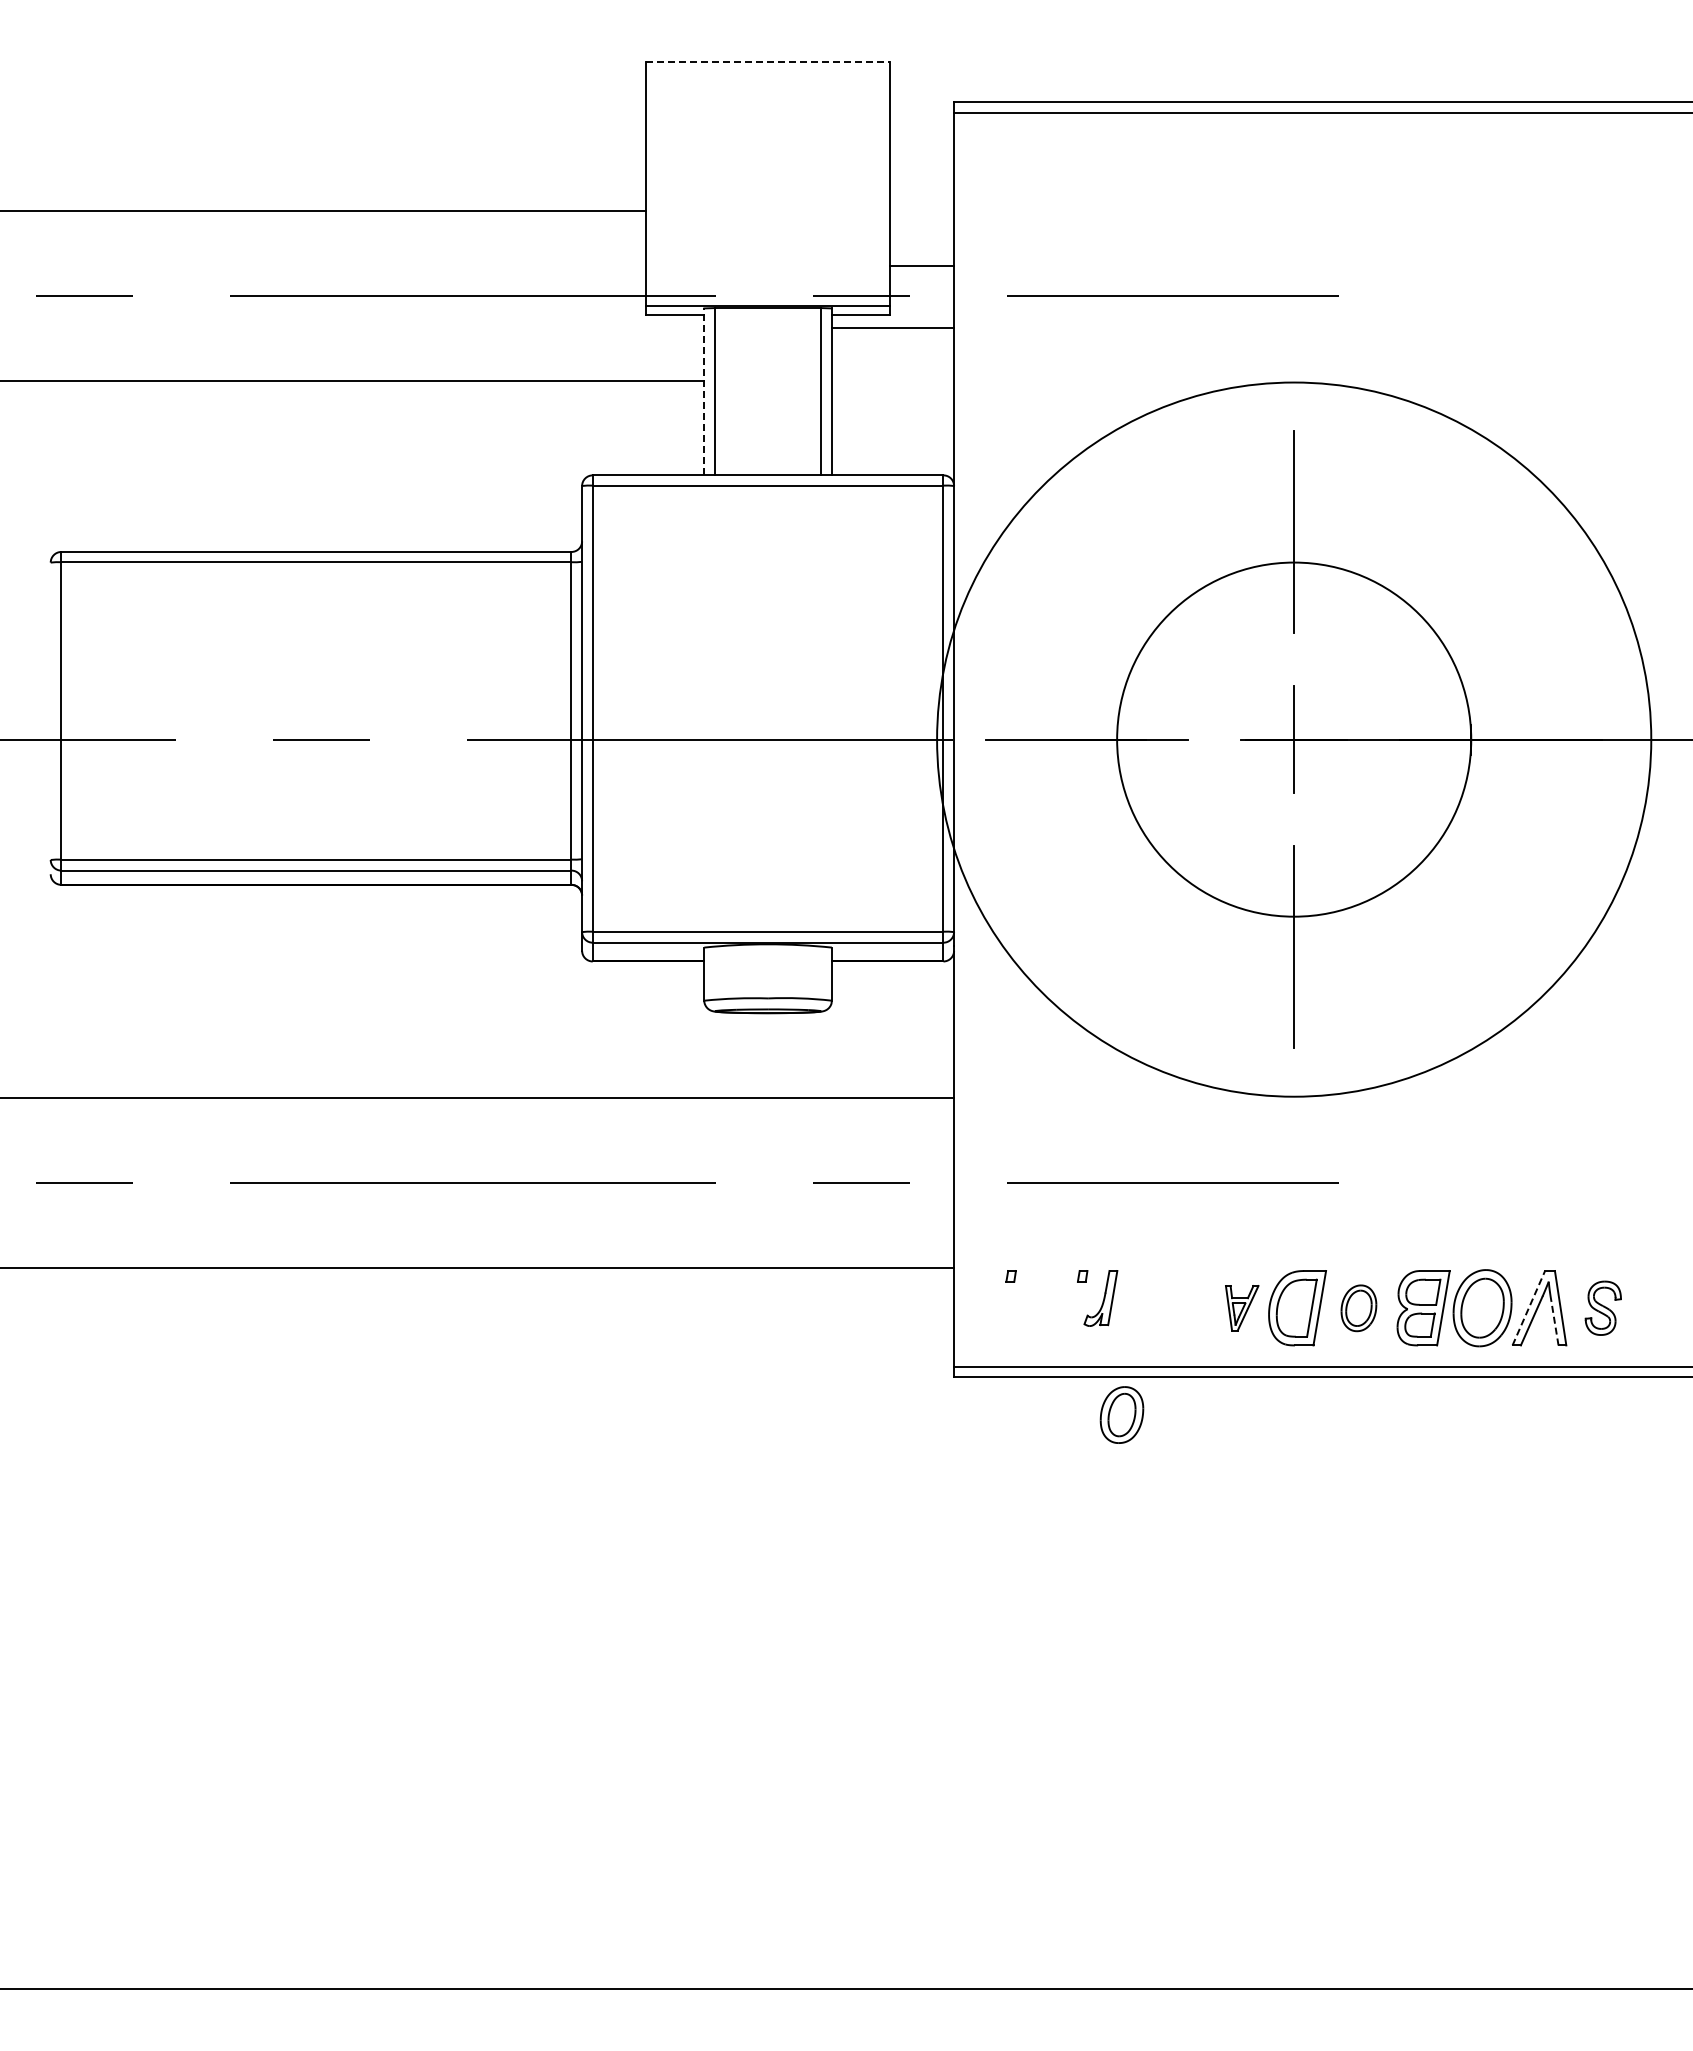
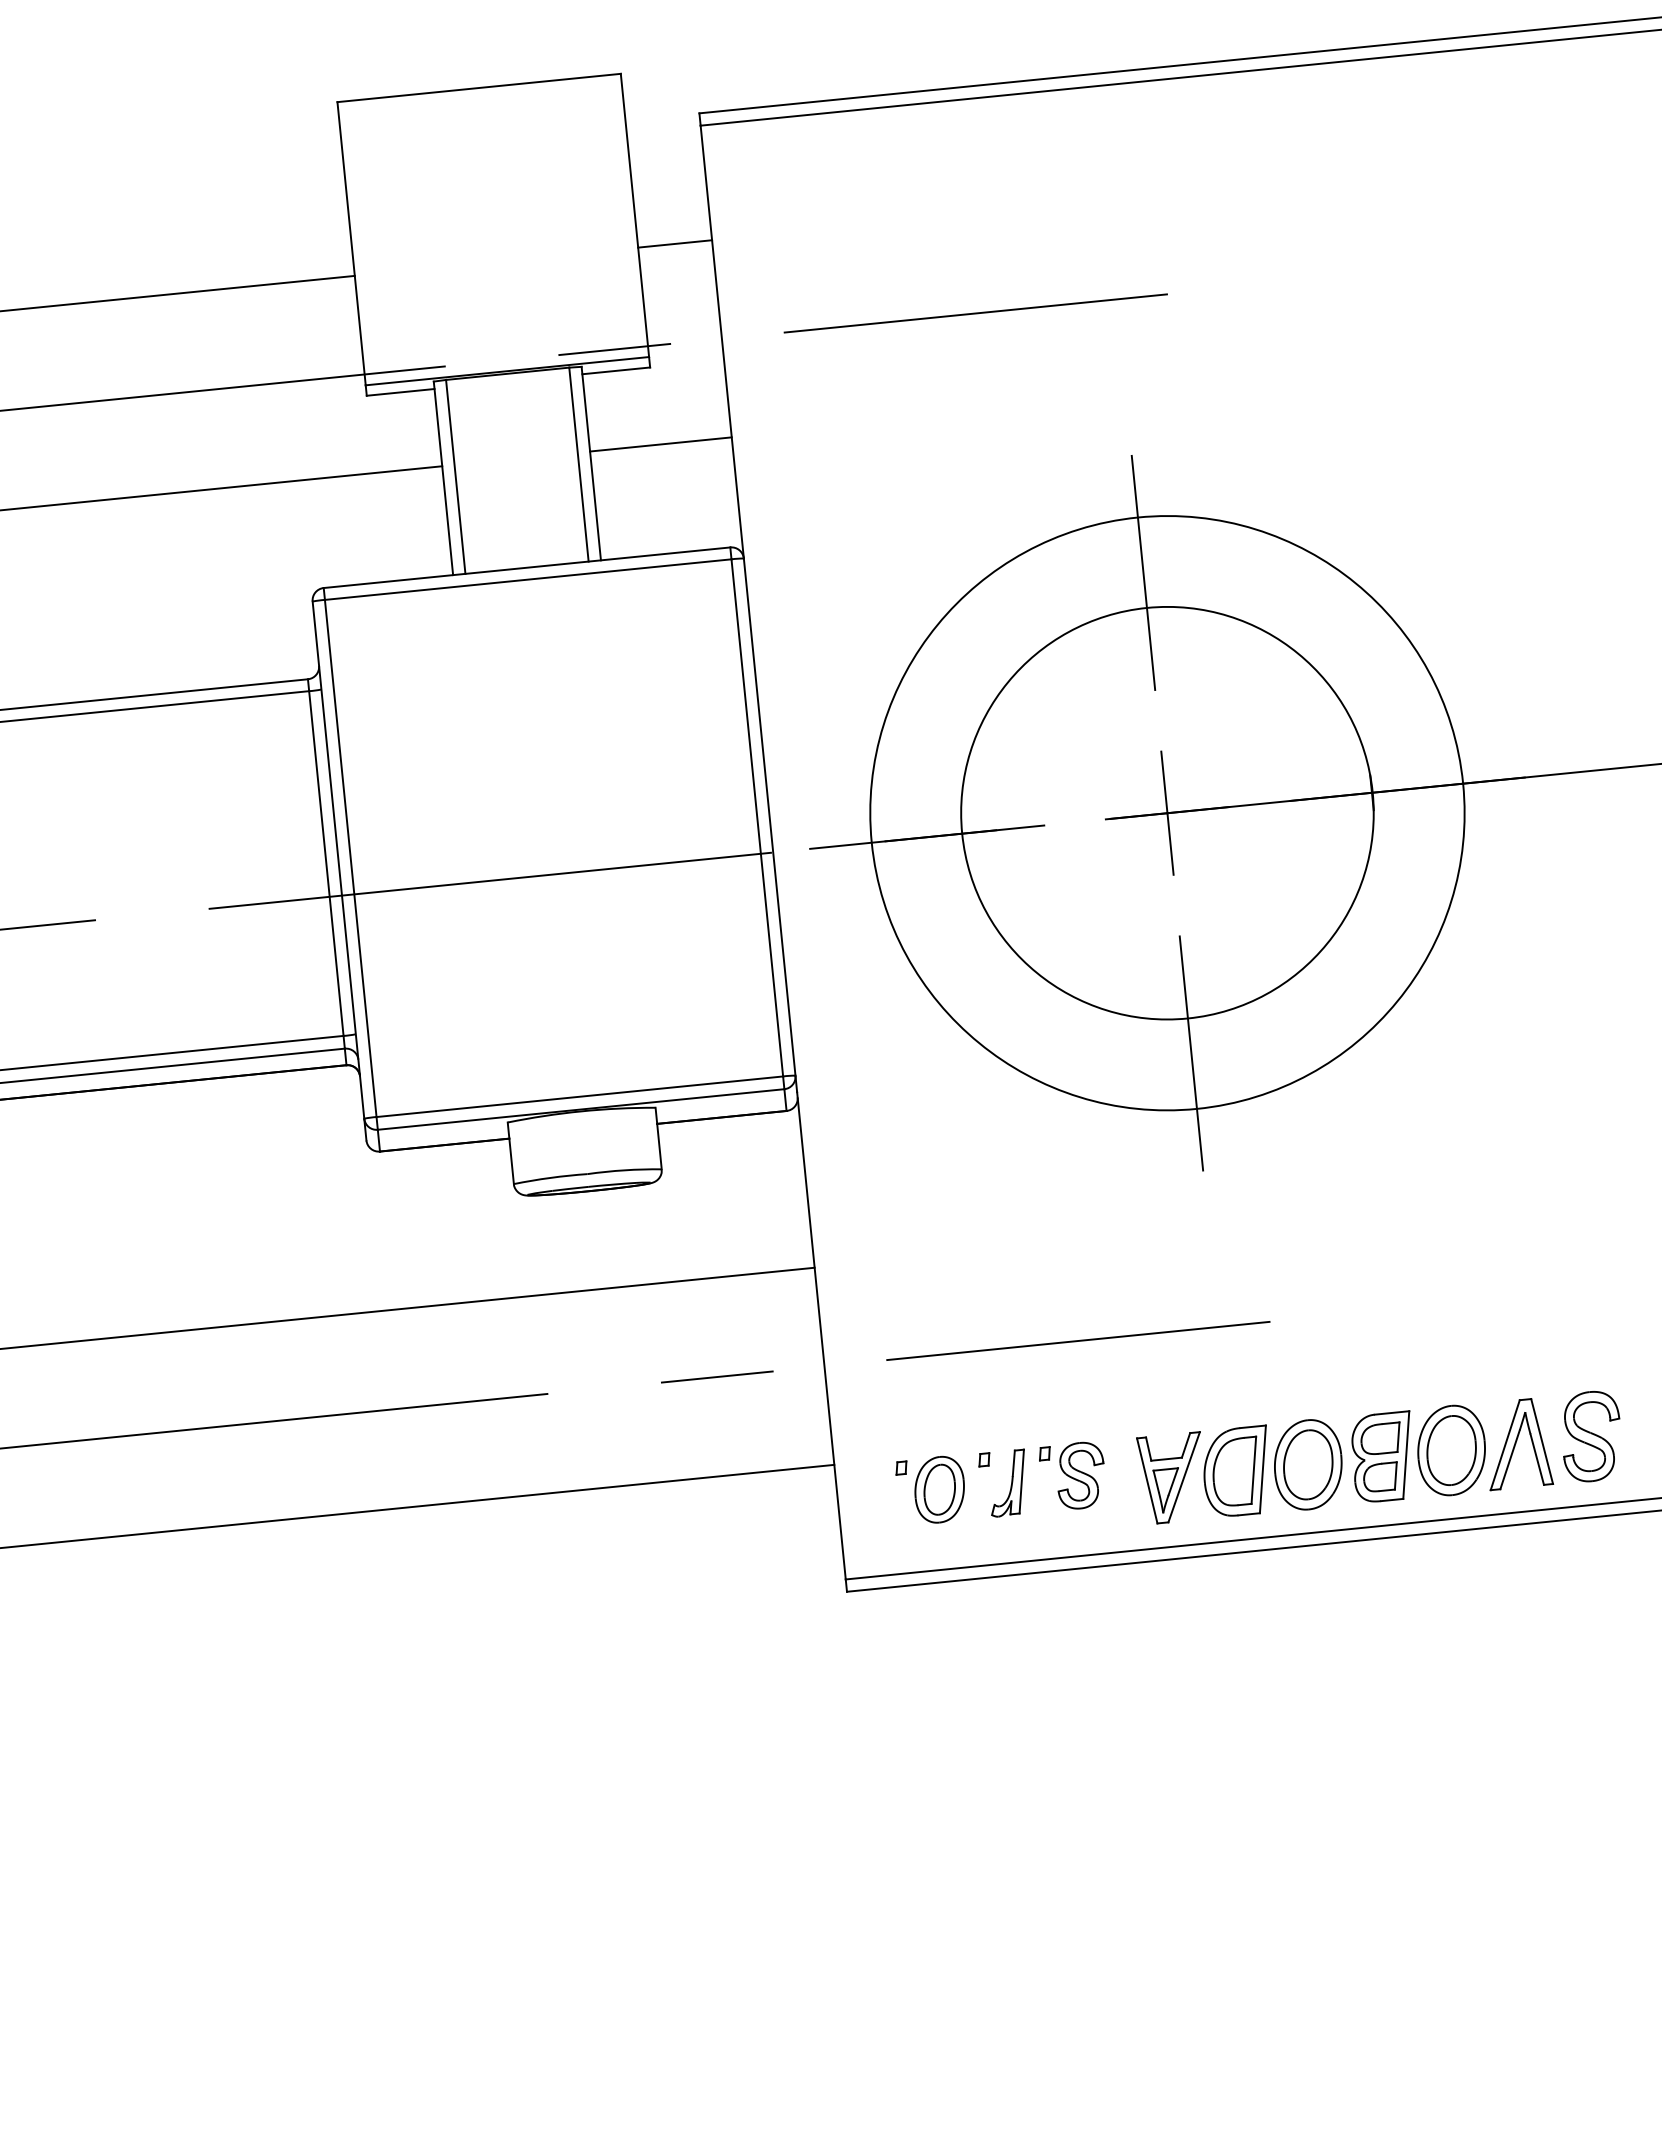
line: (768, 61) -> (479, 87), dashed -> solid
line: (922, 266) -> (675, 243), moved
line: (892, 328) -> (660, 444), moved
line: (704, 391) -> (443, 477), dashed -> solid
circle: (1294, 739) -> (1167, 813), size x0.71
part: (1156, 1297) -> (1072, 1475), added
part: (1242, 1308) -> (1173, 1478), size x1.67
part: (1358, 1308) -> (1307, 1465), size x1.67
line: (1528, 1308) -> (1504, 1445), dashed -> solid
part: (1603, 1308) -> (1591, 1436), size x1.43
line: (1554, 1322) -> (1536, 1458), dashed -> solid
part: (1121, 1414) -> (939, 1489), moved

